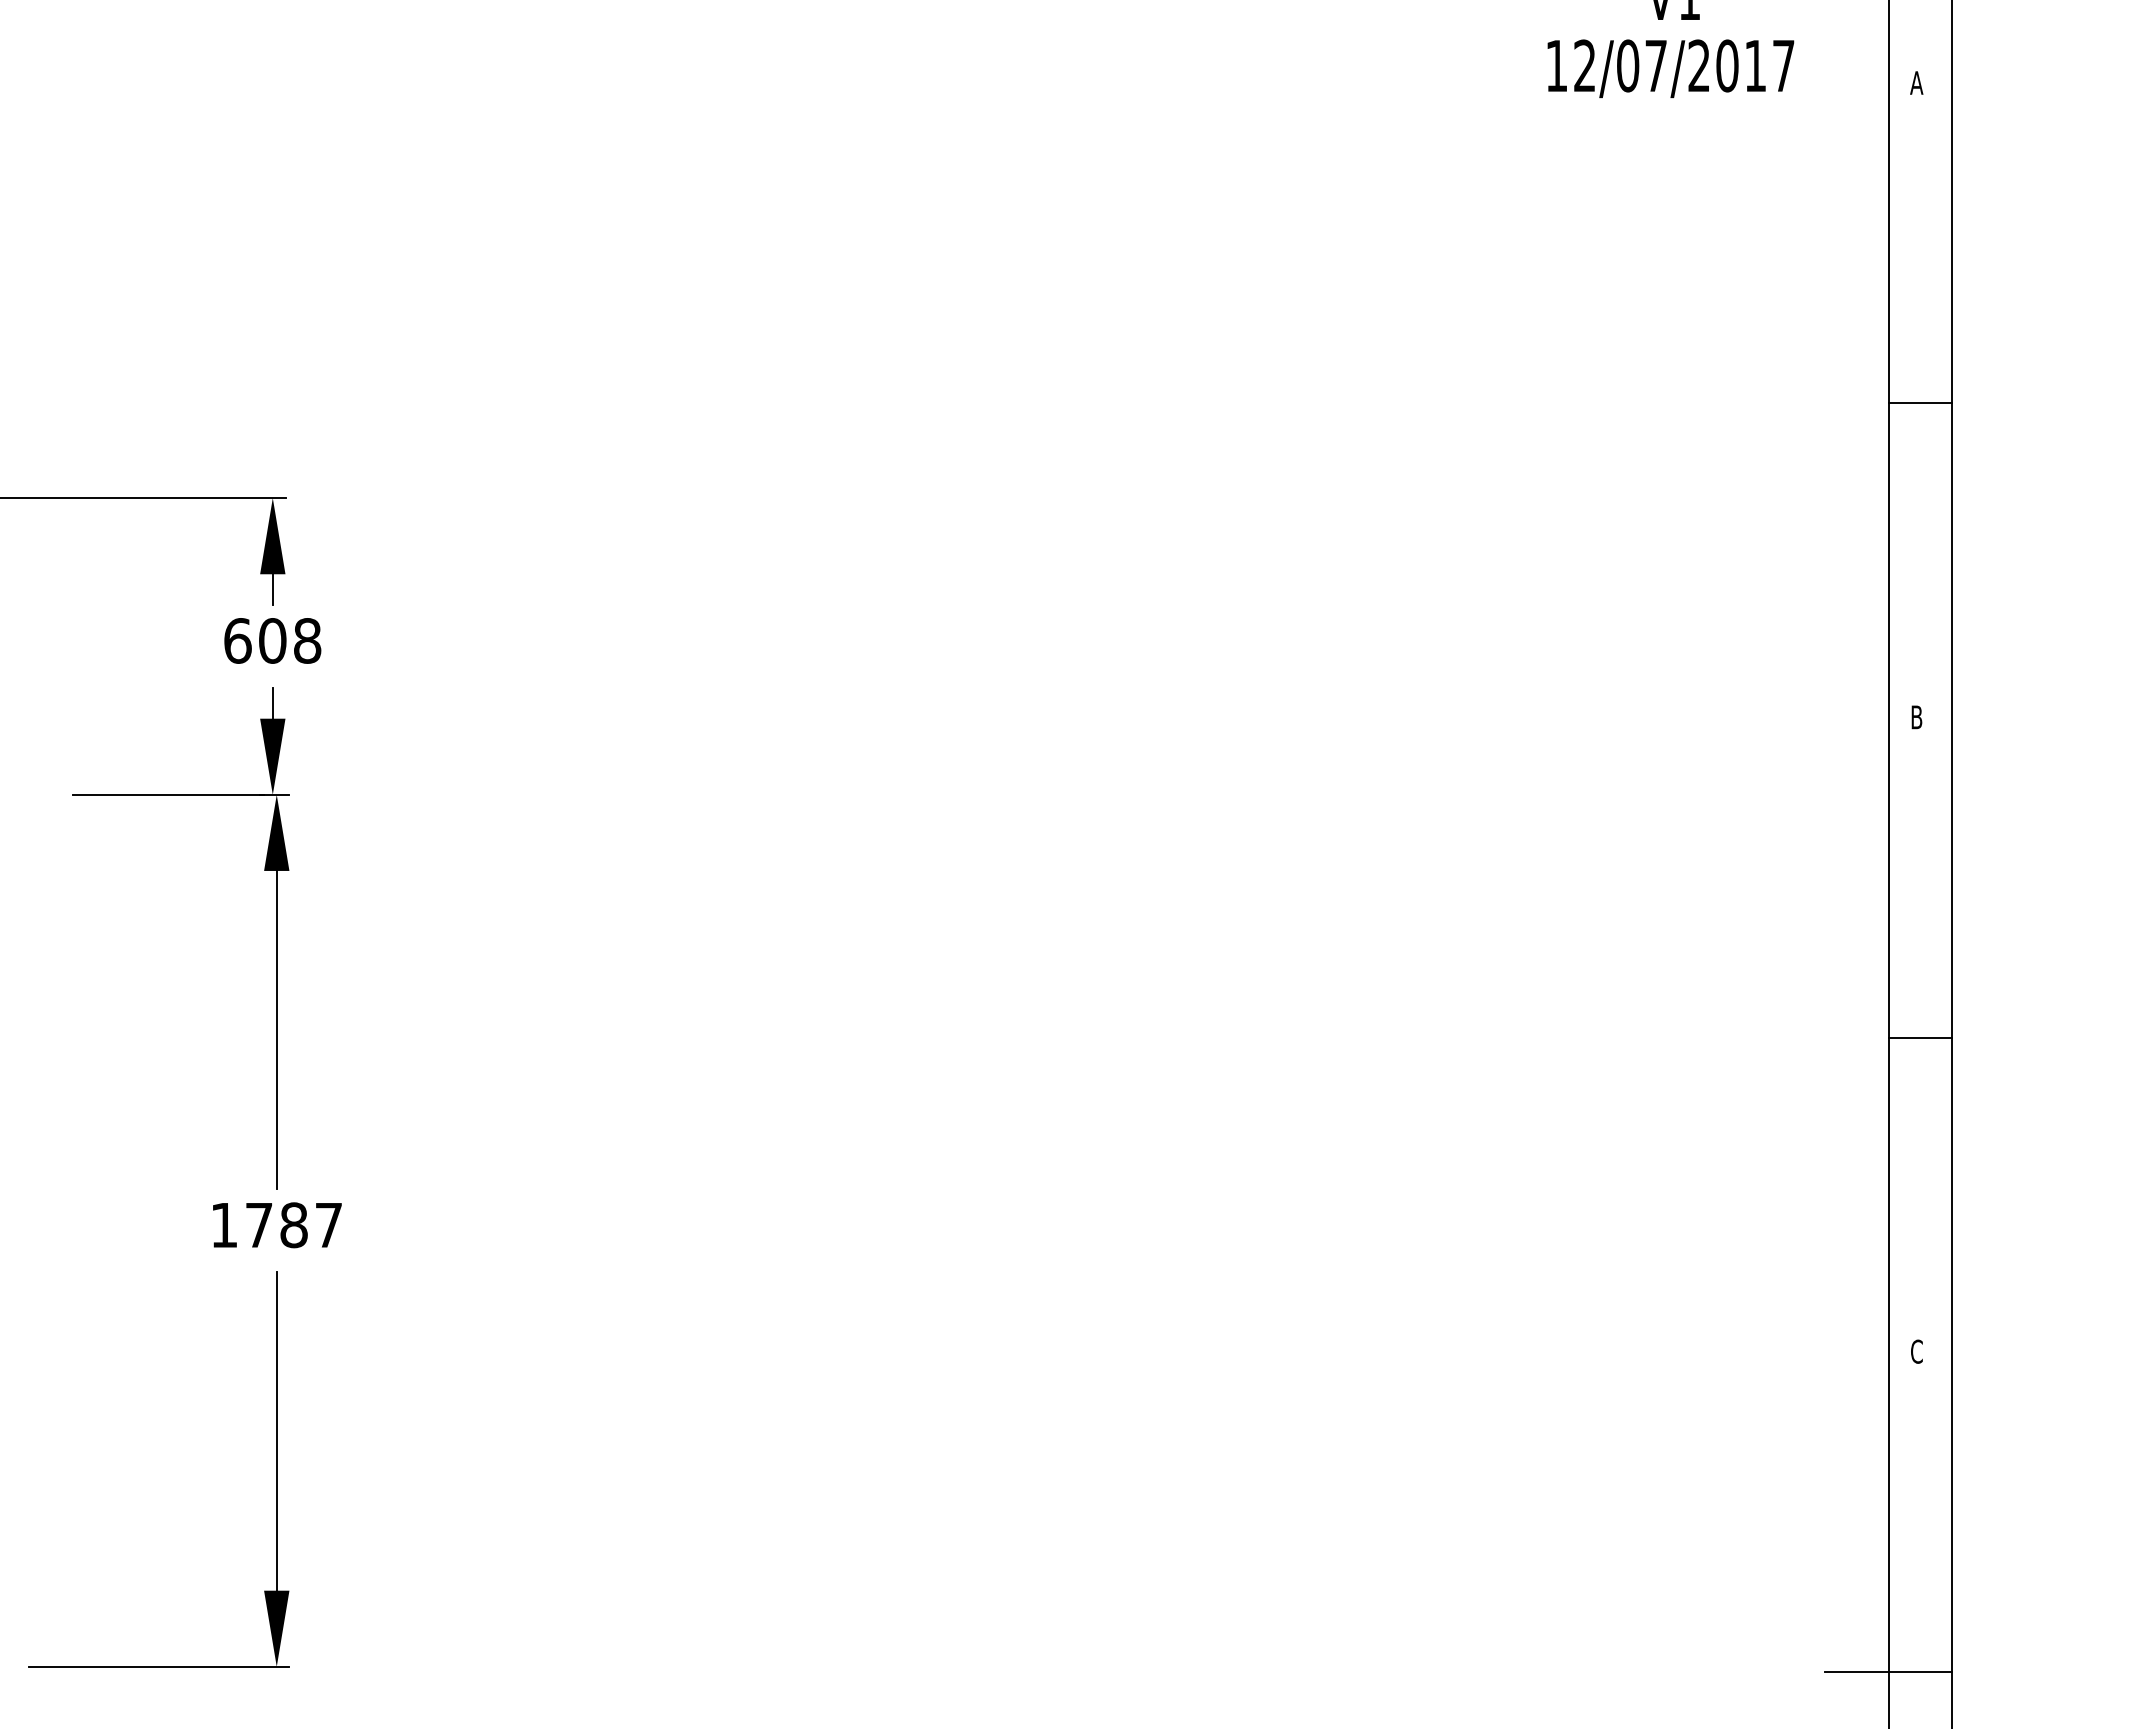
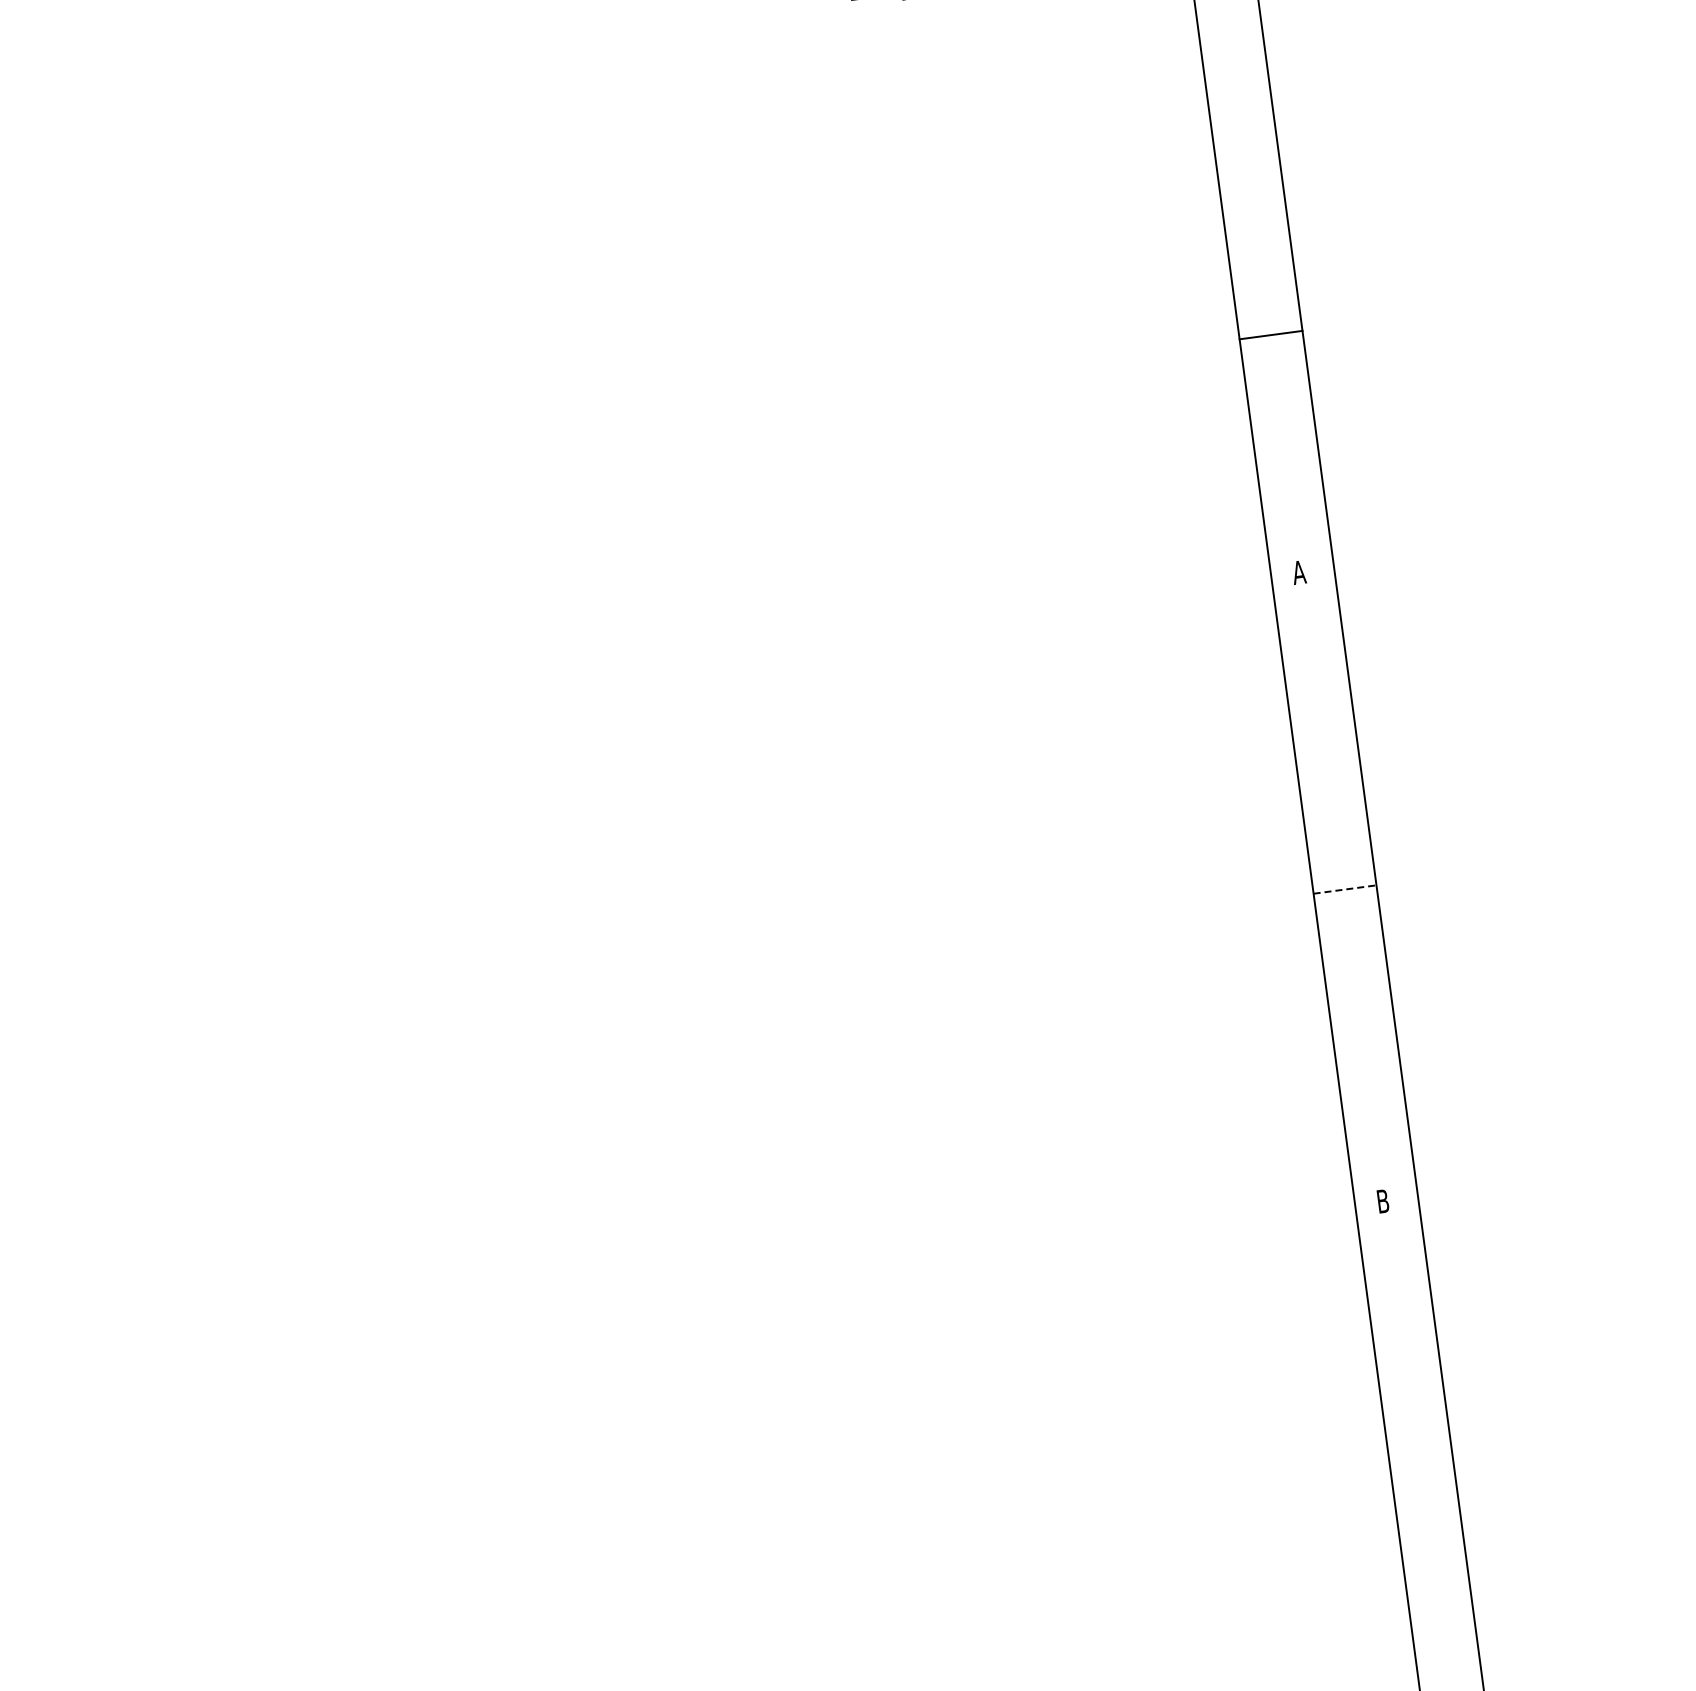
line: (1920, 403) -> (1271, 335), moved
text: (1916, 717) -> (1298, 572), B -> A
line: (1920, 1037) -> (1345, 889), solid -> dashed
text: (1916, 1351) -> (1382, 1201), C -> B
line: (1888, 1671) -> (1397, 1522), removed

